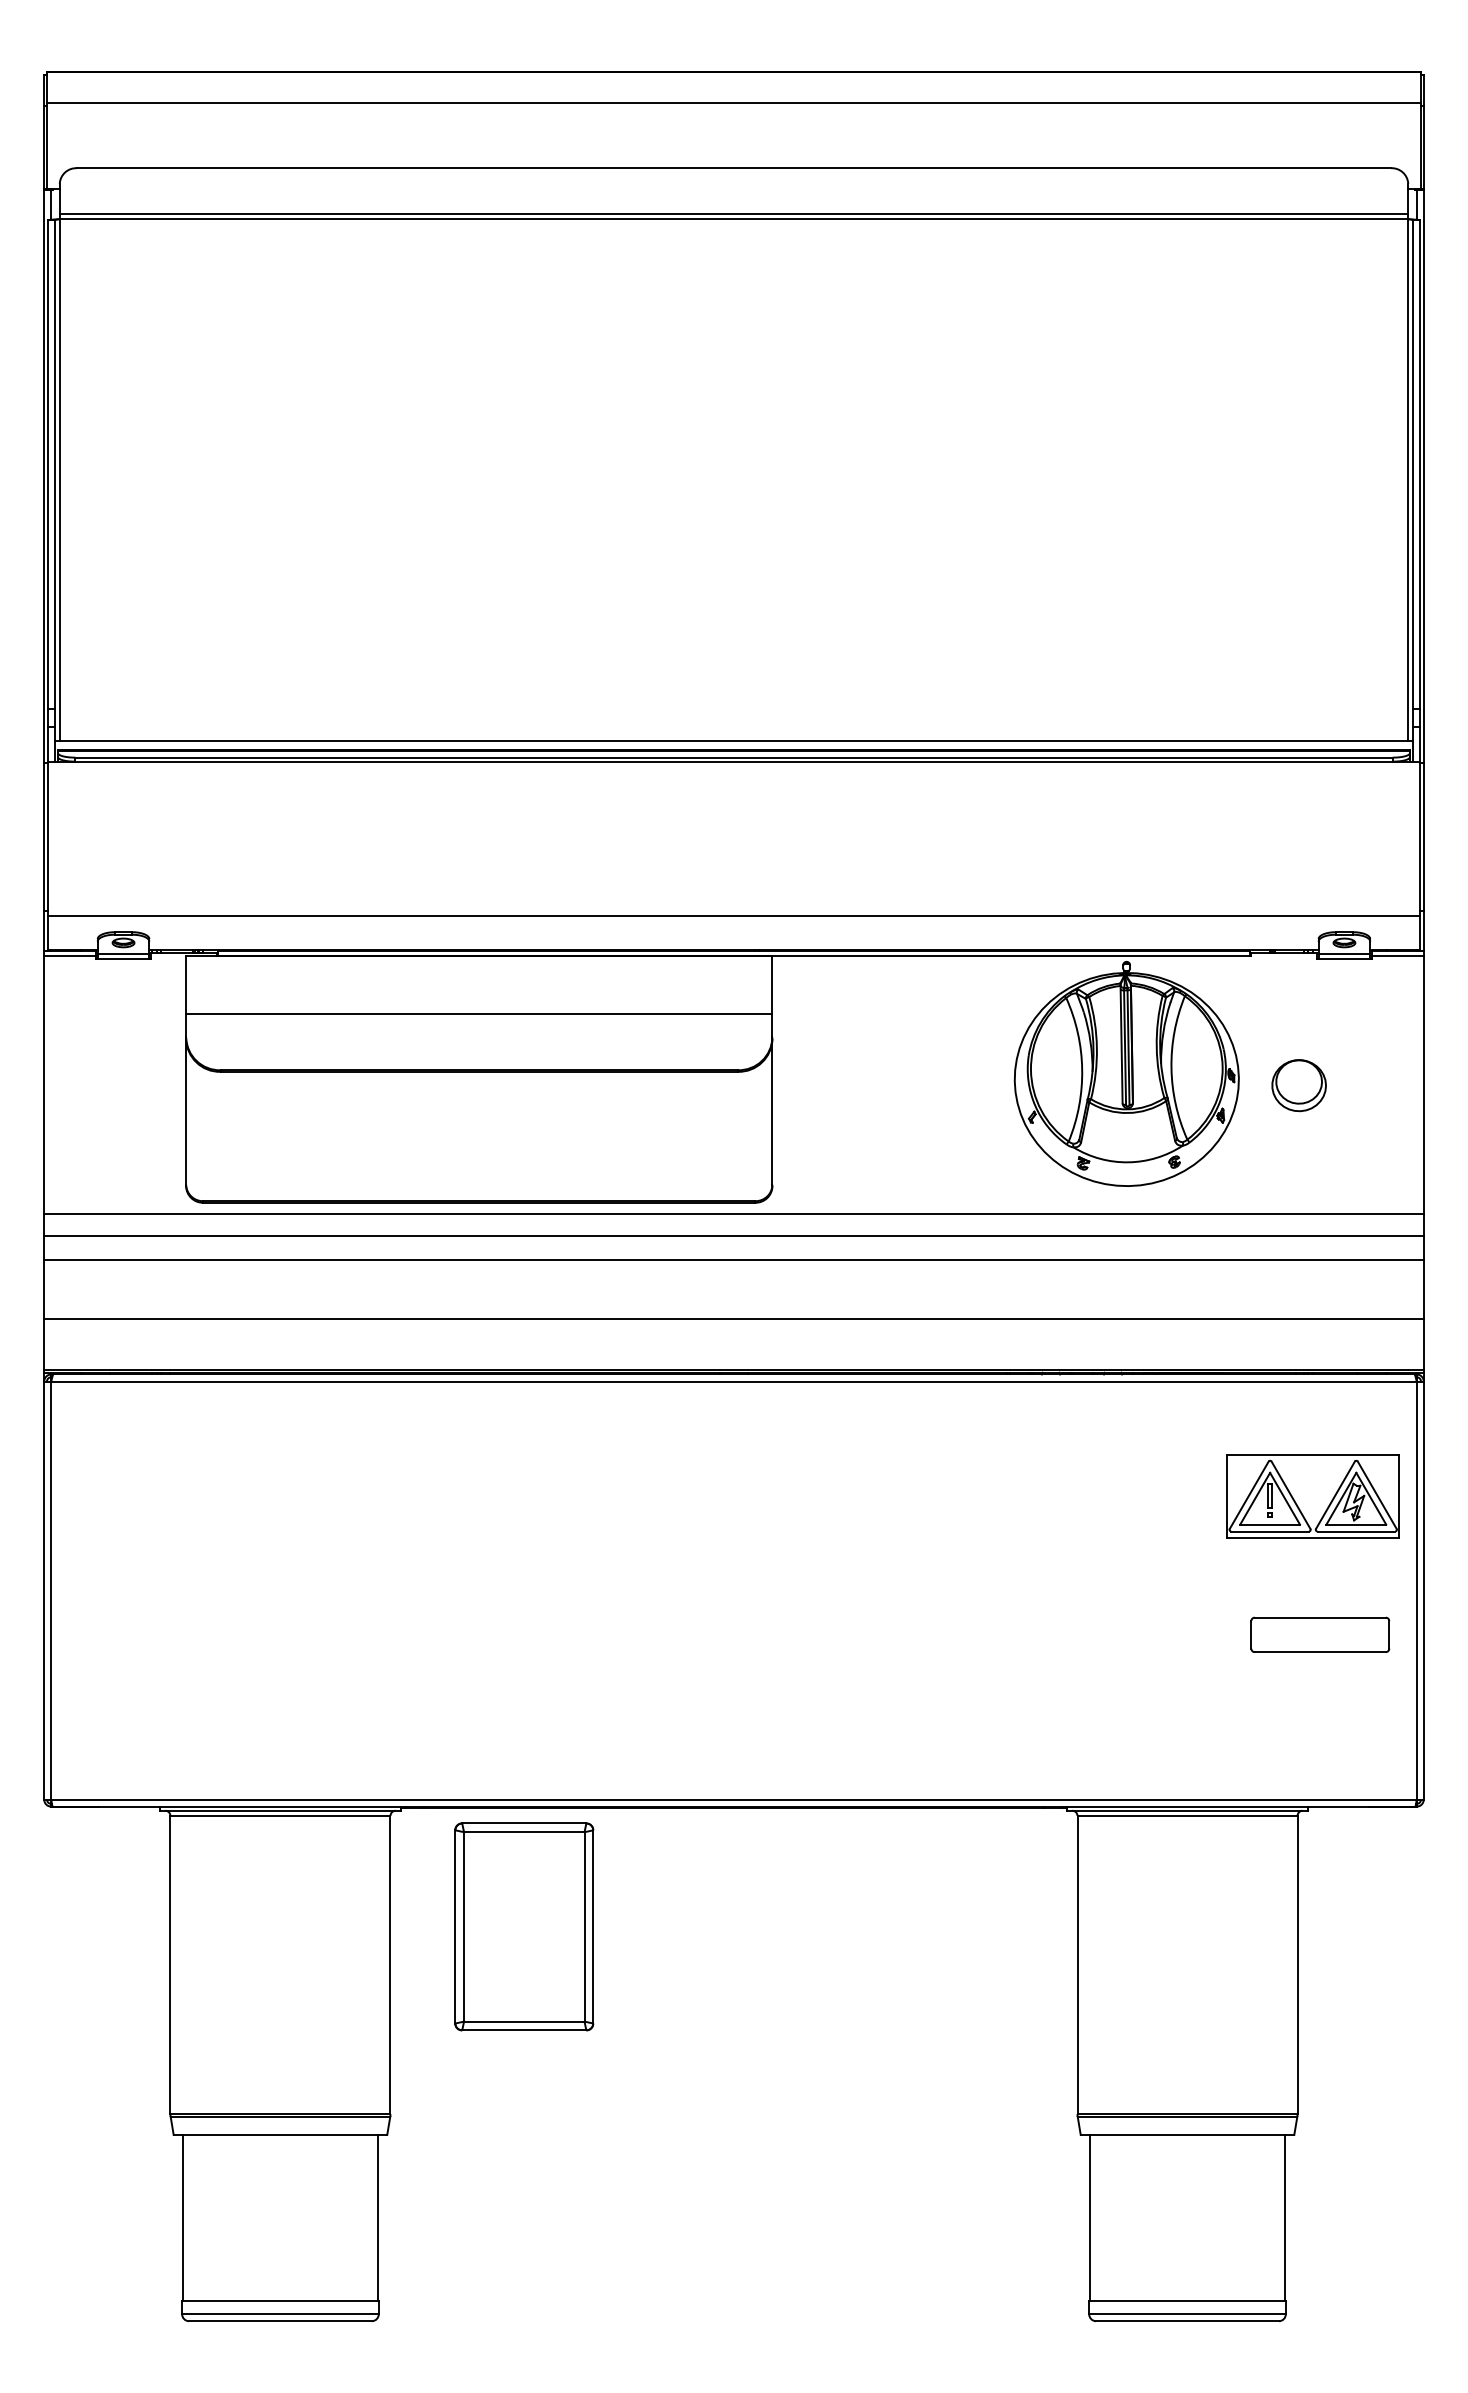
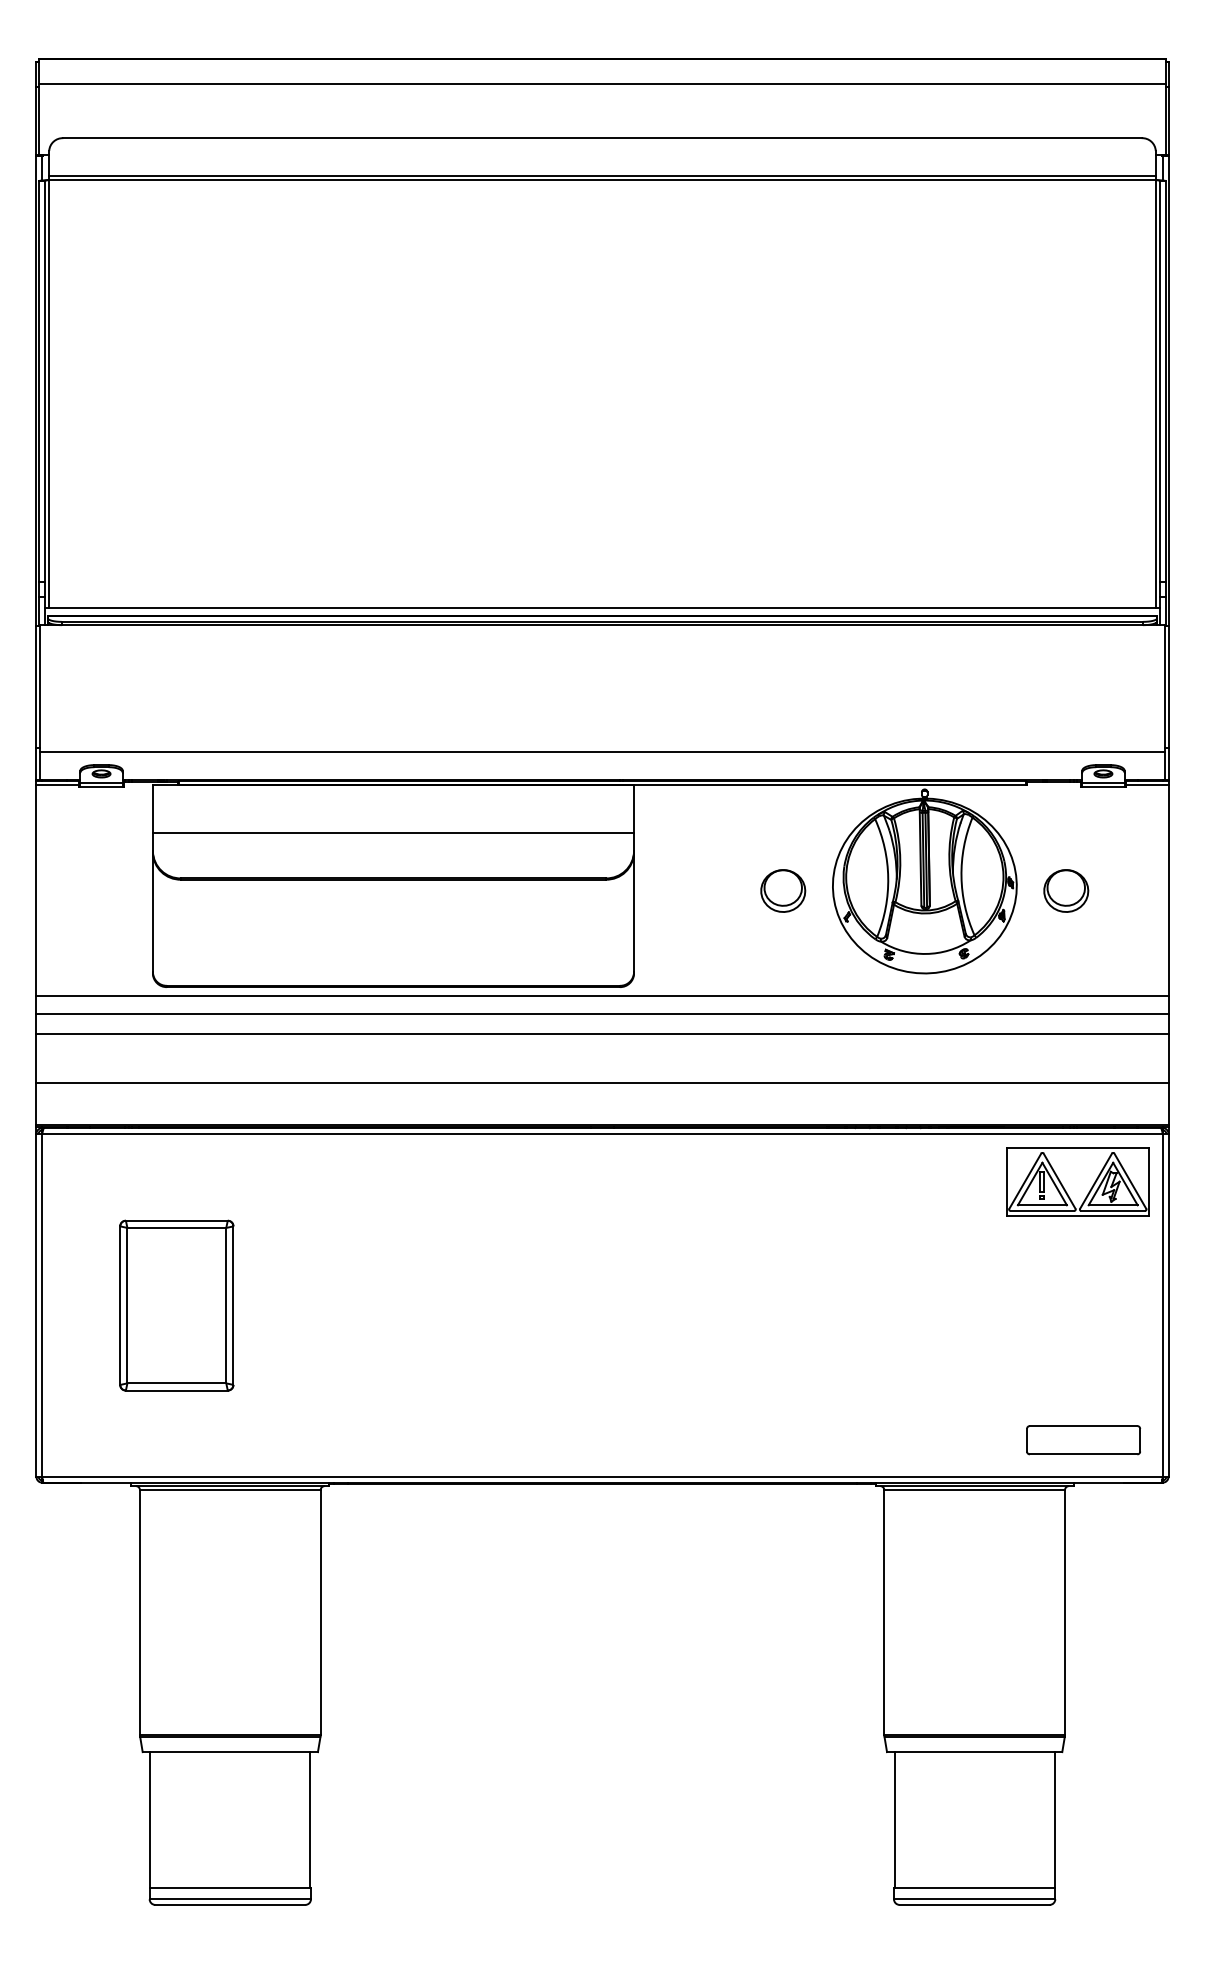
part: (953, 1085) -> (782, 890), added
part: (1312, 1496) -> (1077, 1182), moved
part: (1320, 1634) -> (1083, 1439), moved
part: (524, 1926) -> (177, 1305), moved

